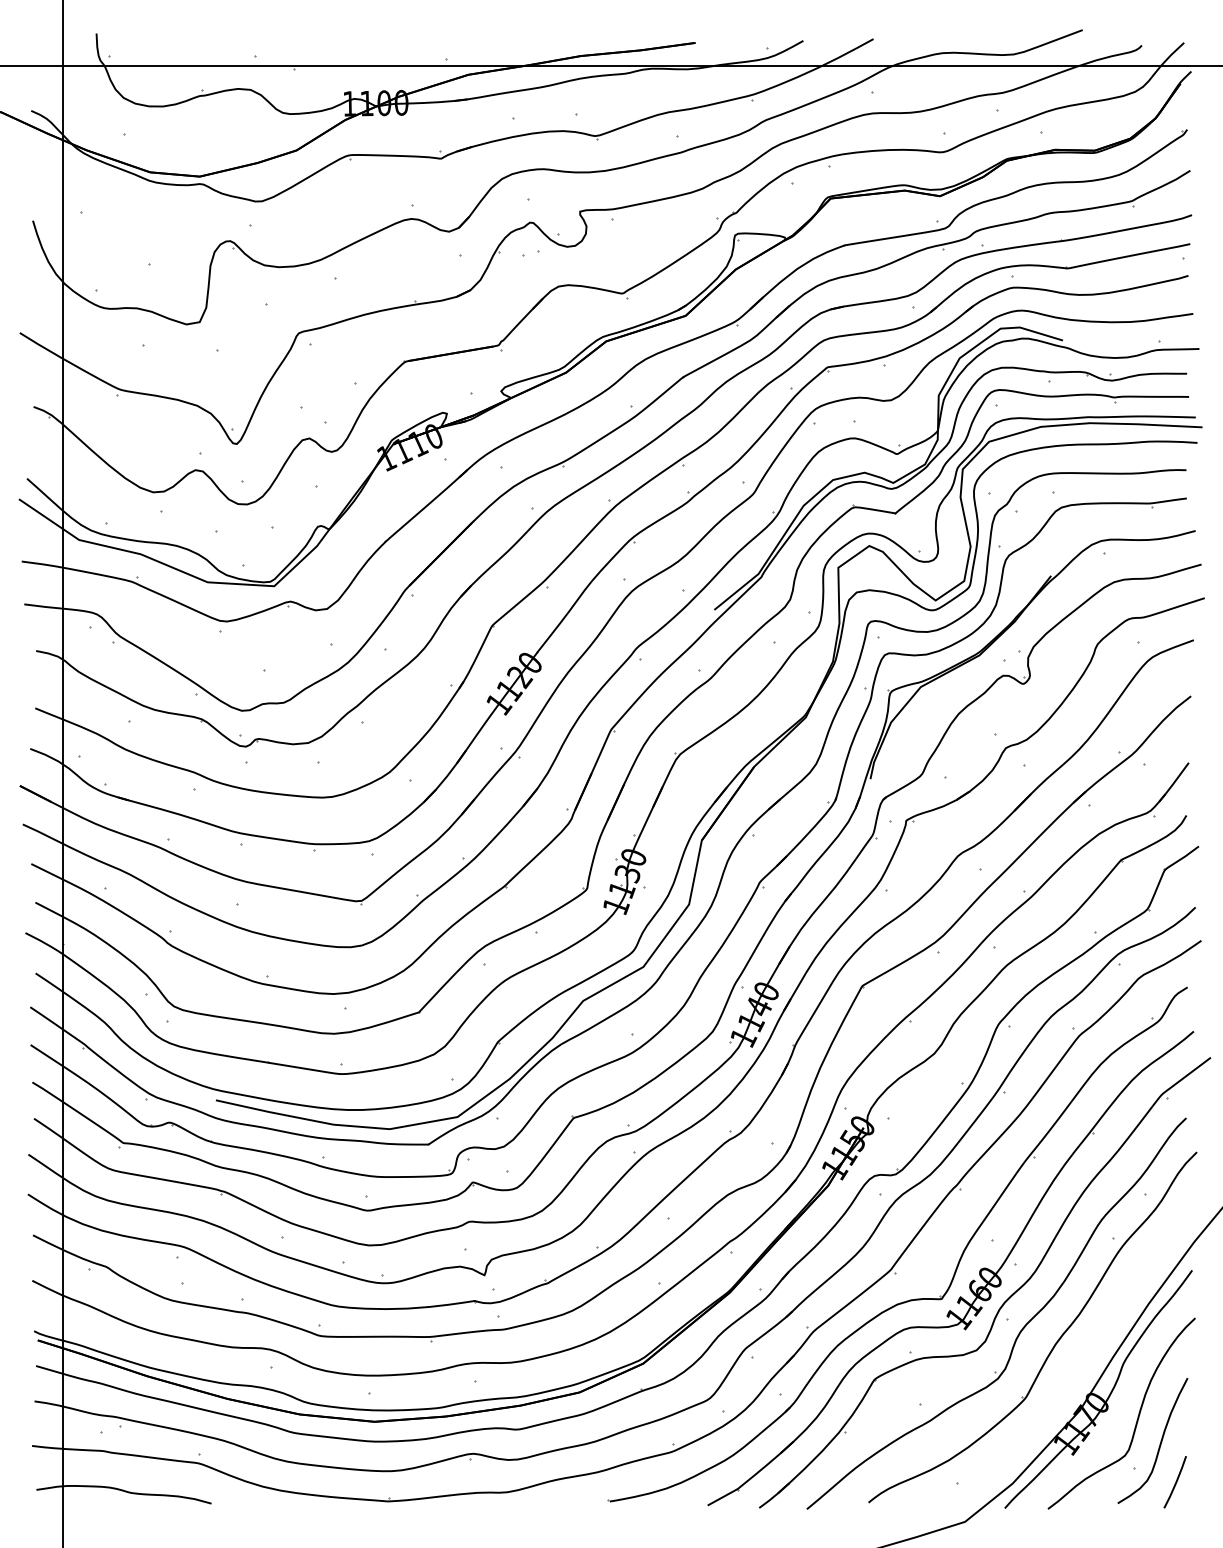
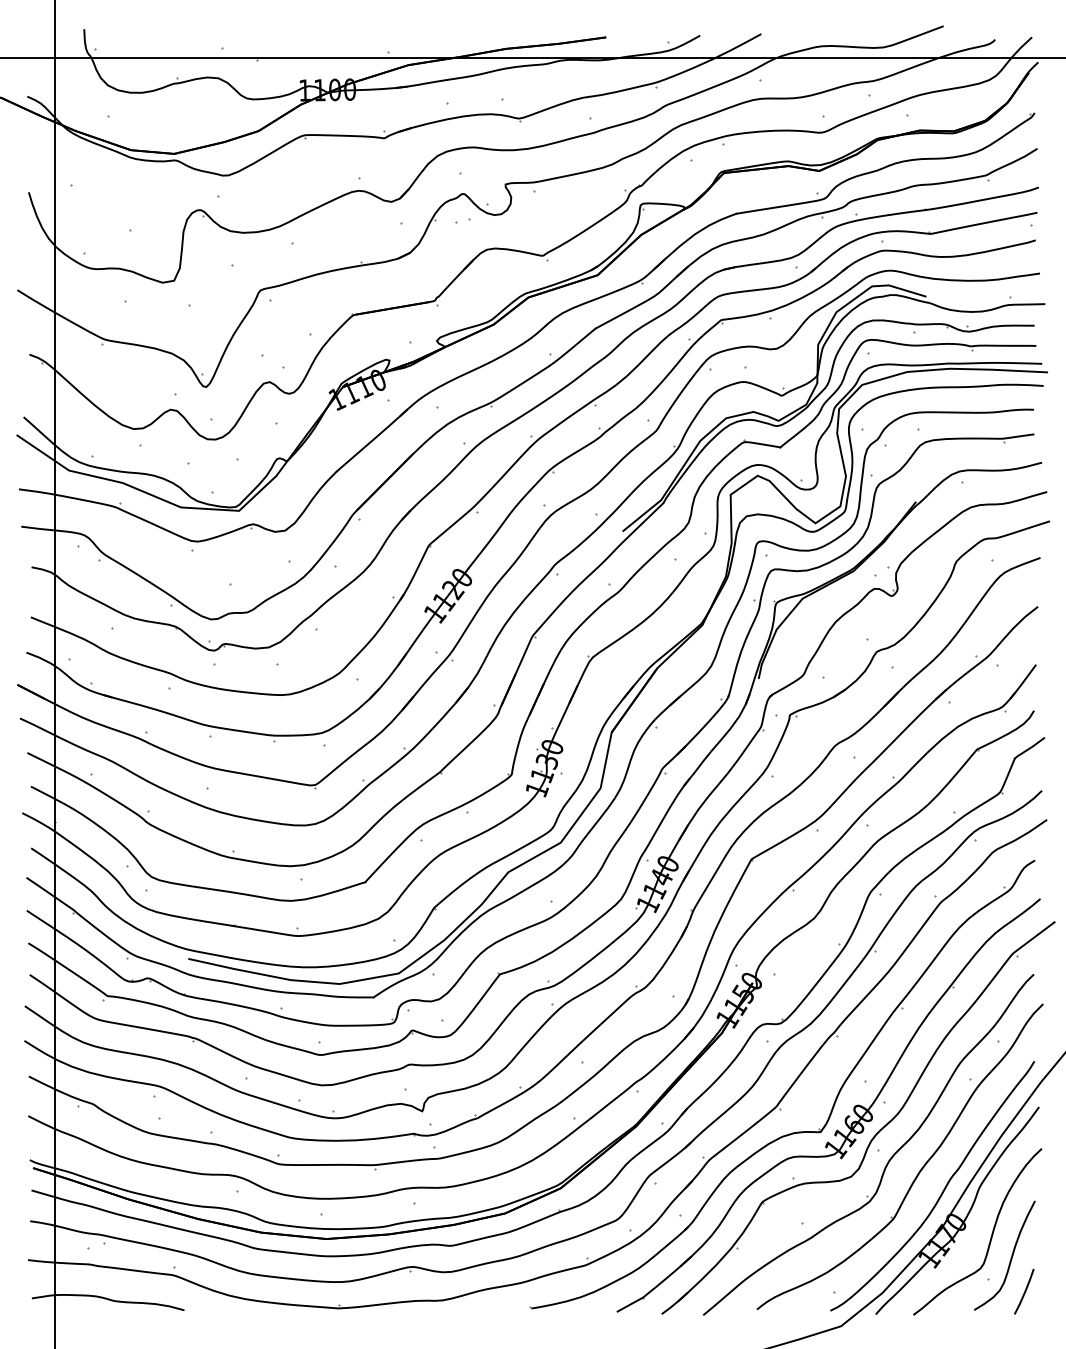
curve: (1081, 1366) -> (942, 1190), added

